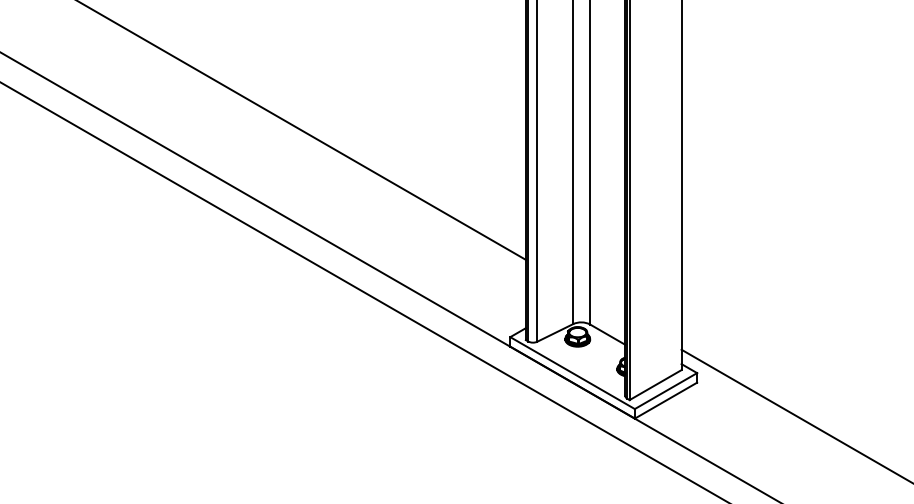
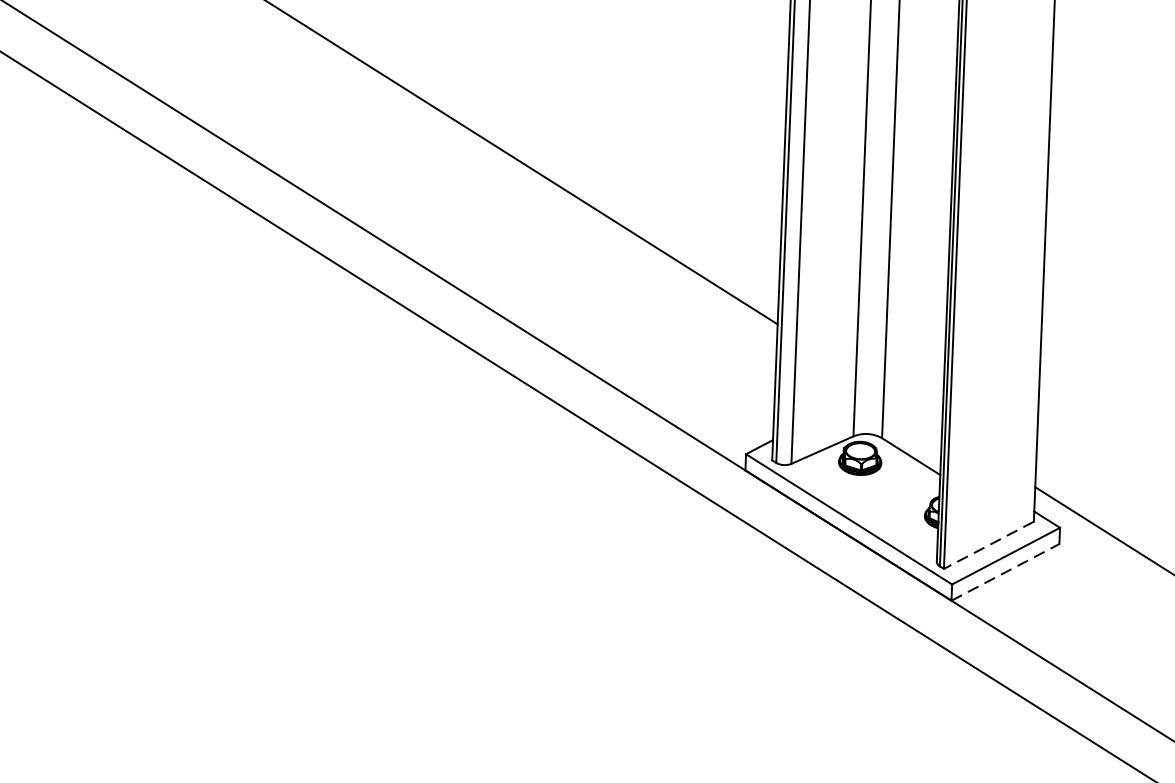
line: (655, 385) -> (988, 545), solid -> dashed
line: (666, 400) -> (1006, 572), solid -> dashed

